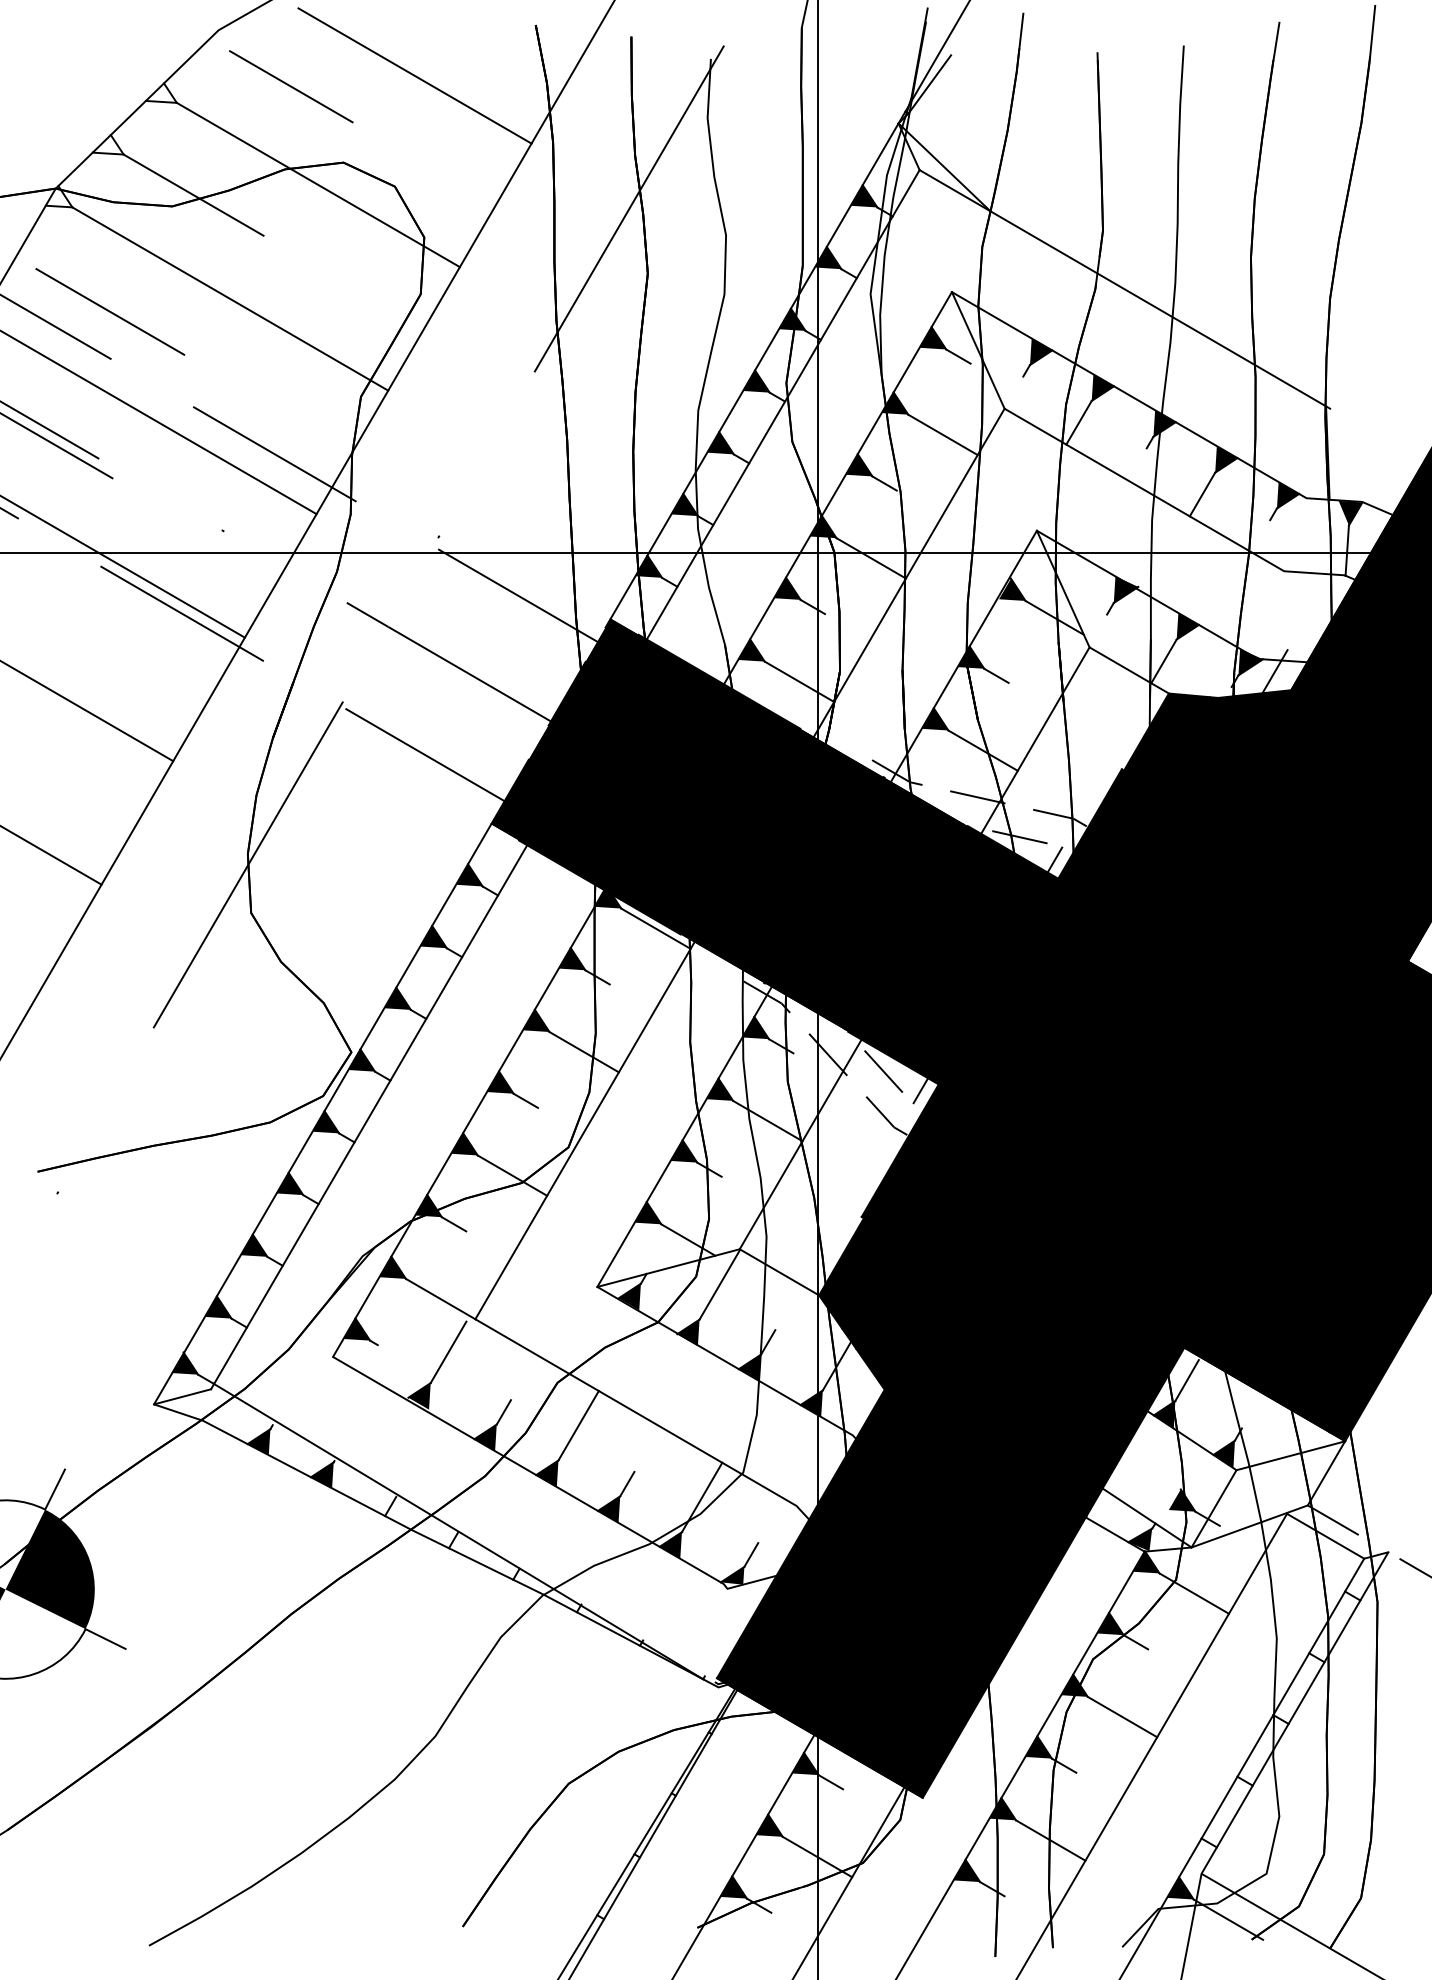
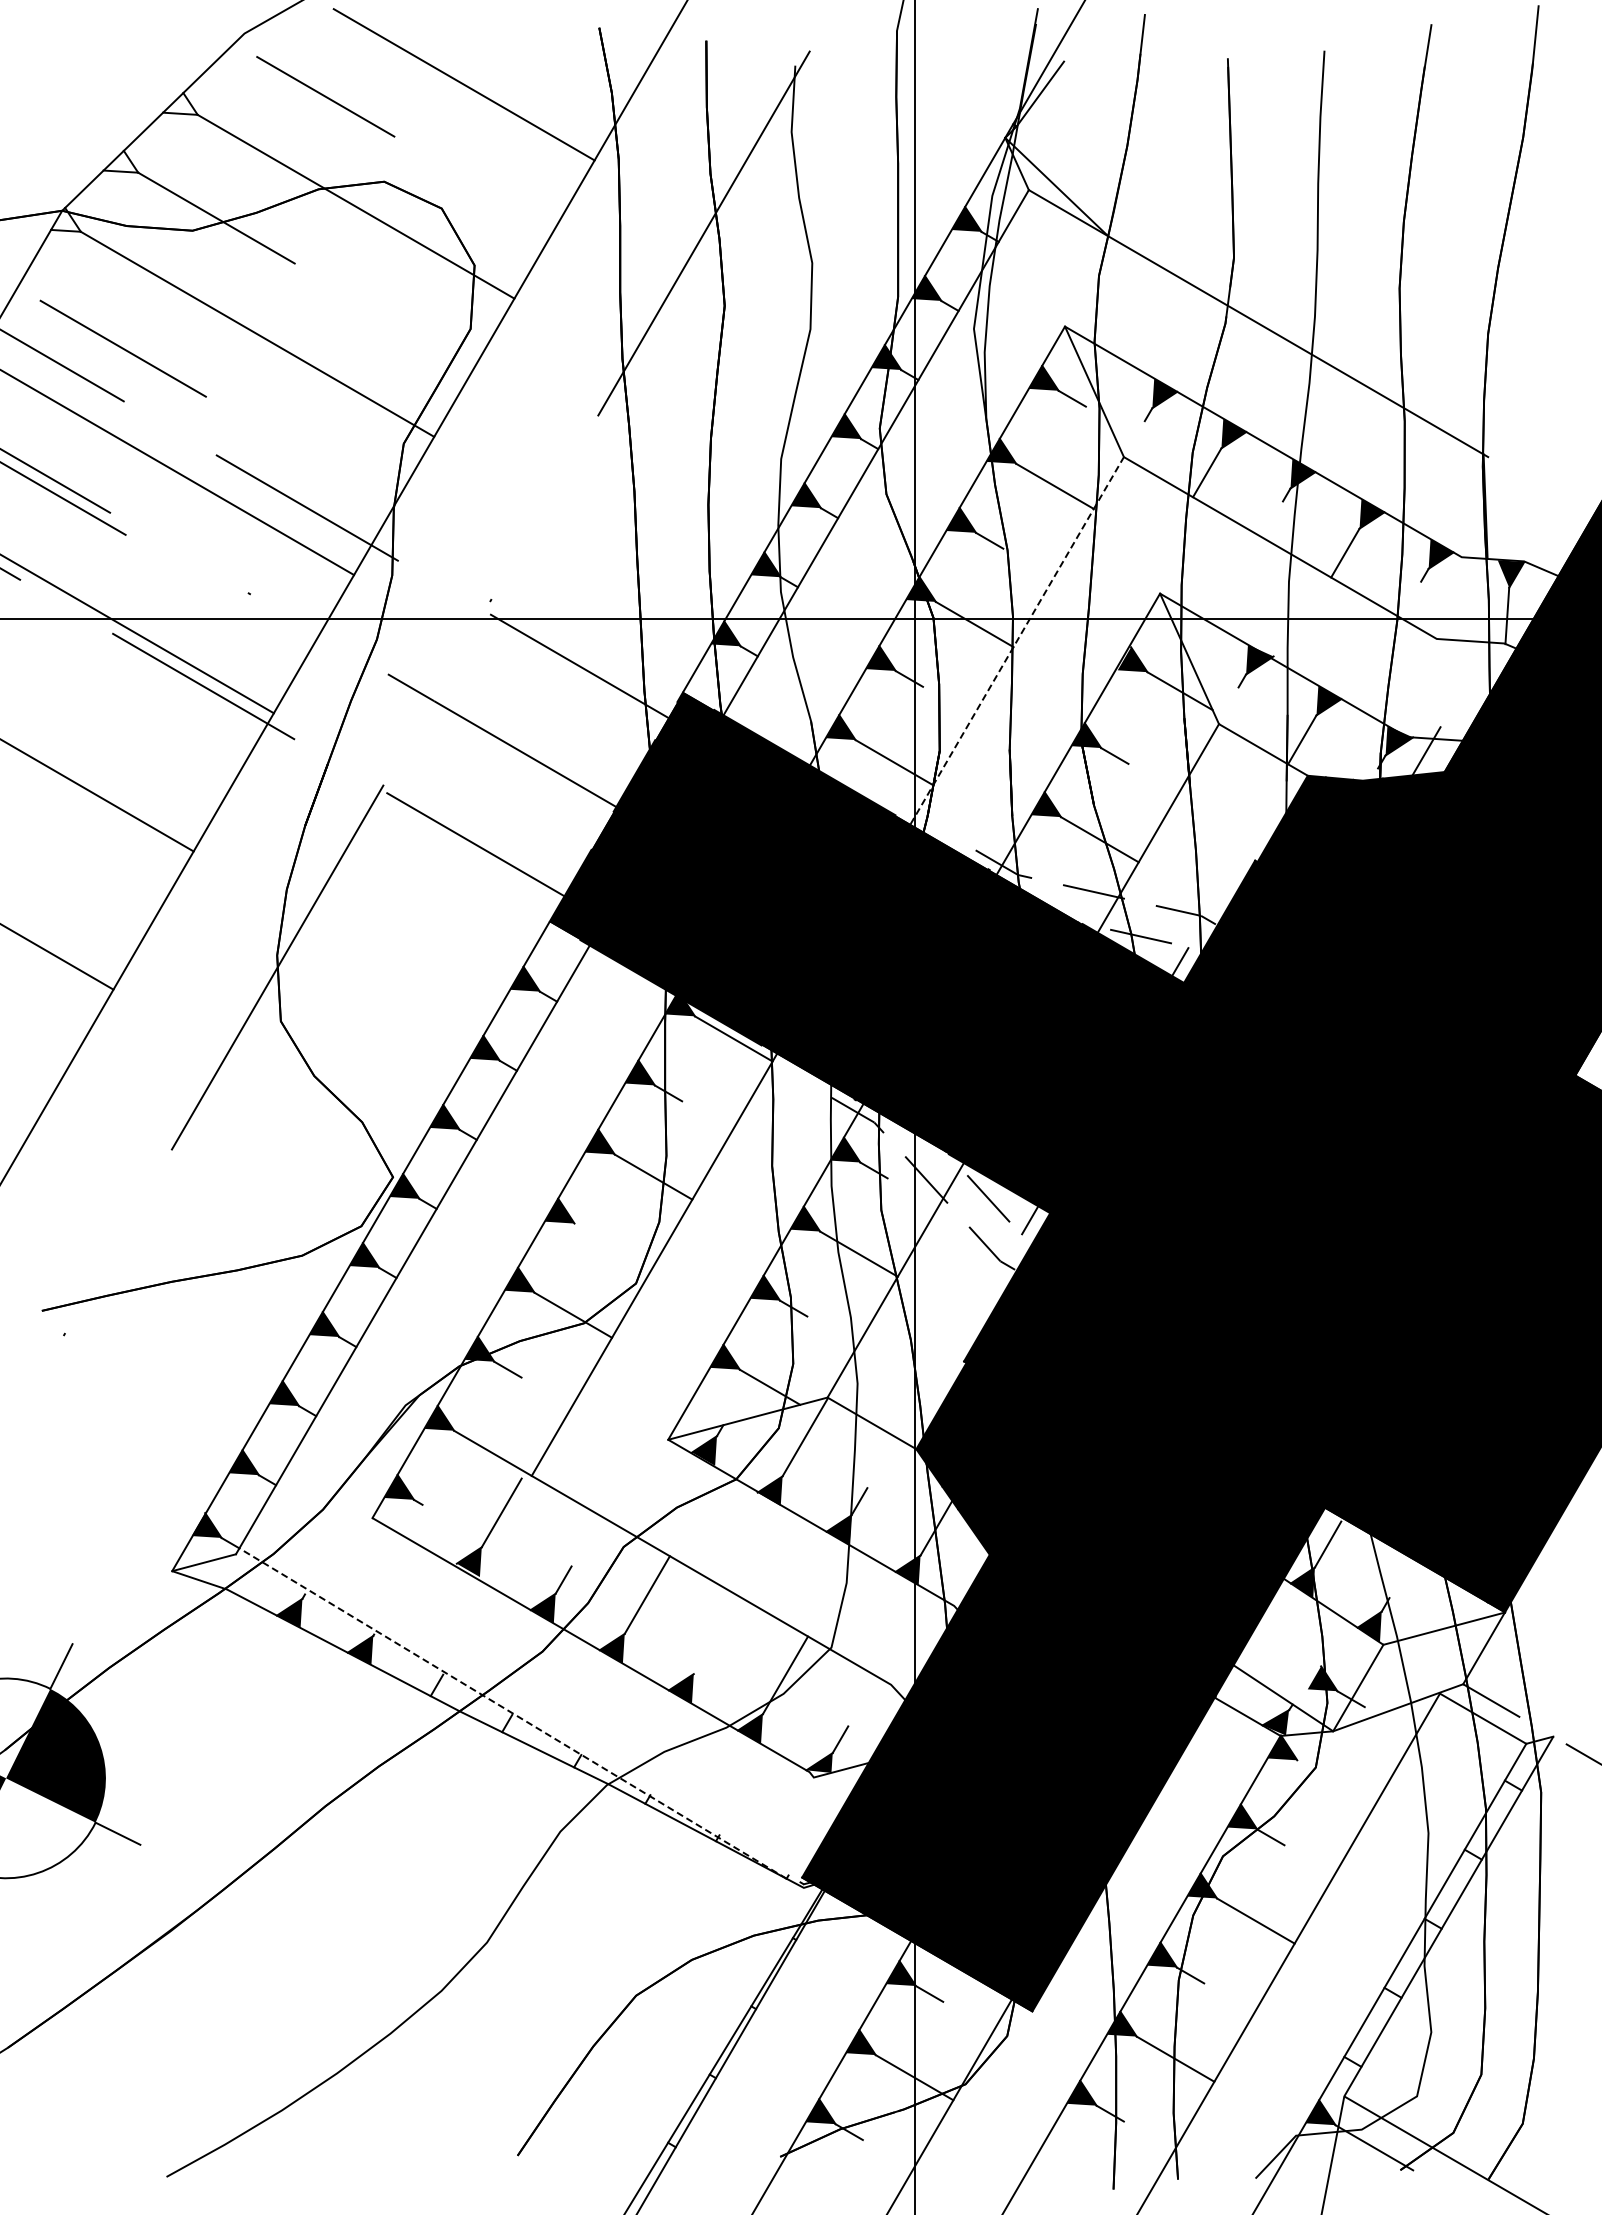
line: (909, 572) -> (1017, 640), solid -> dashed
line: (525, 1100) -> (587, 1231), removed
line: (627, 1484) -> (701, 1660), removed
line: (458, 1531) -> (512, 1713), solid -> dashed
line: (1194, 1593) -> (1336, 1782), removed

